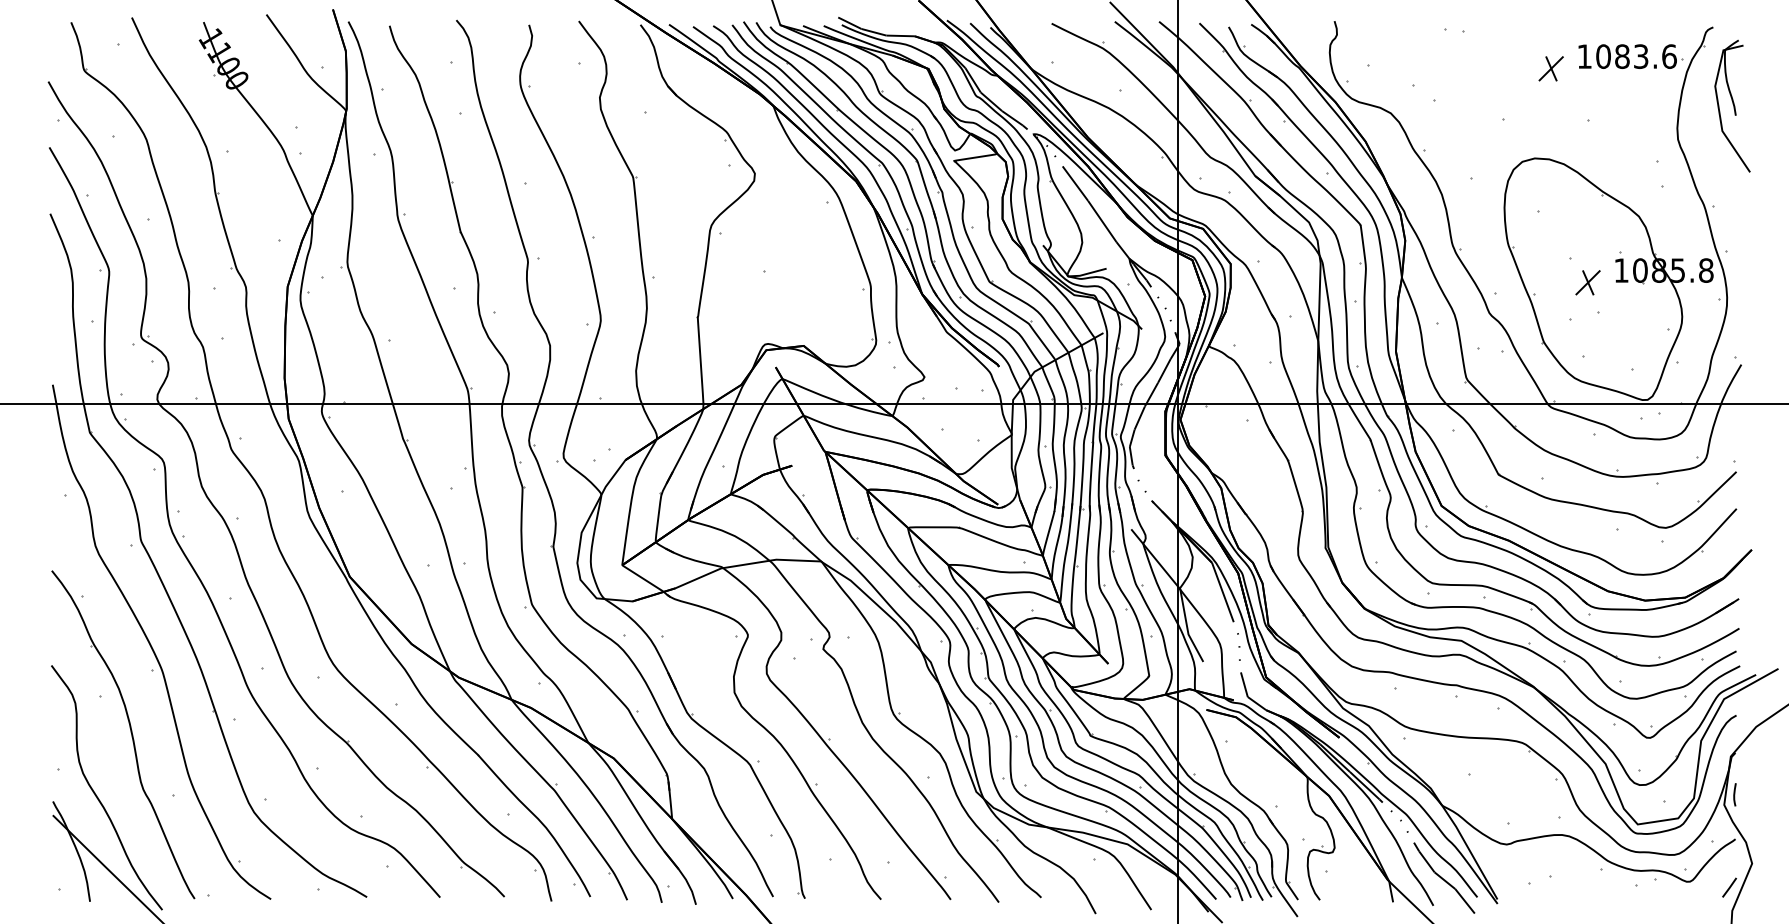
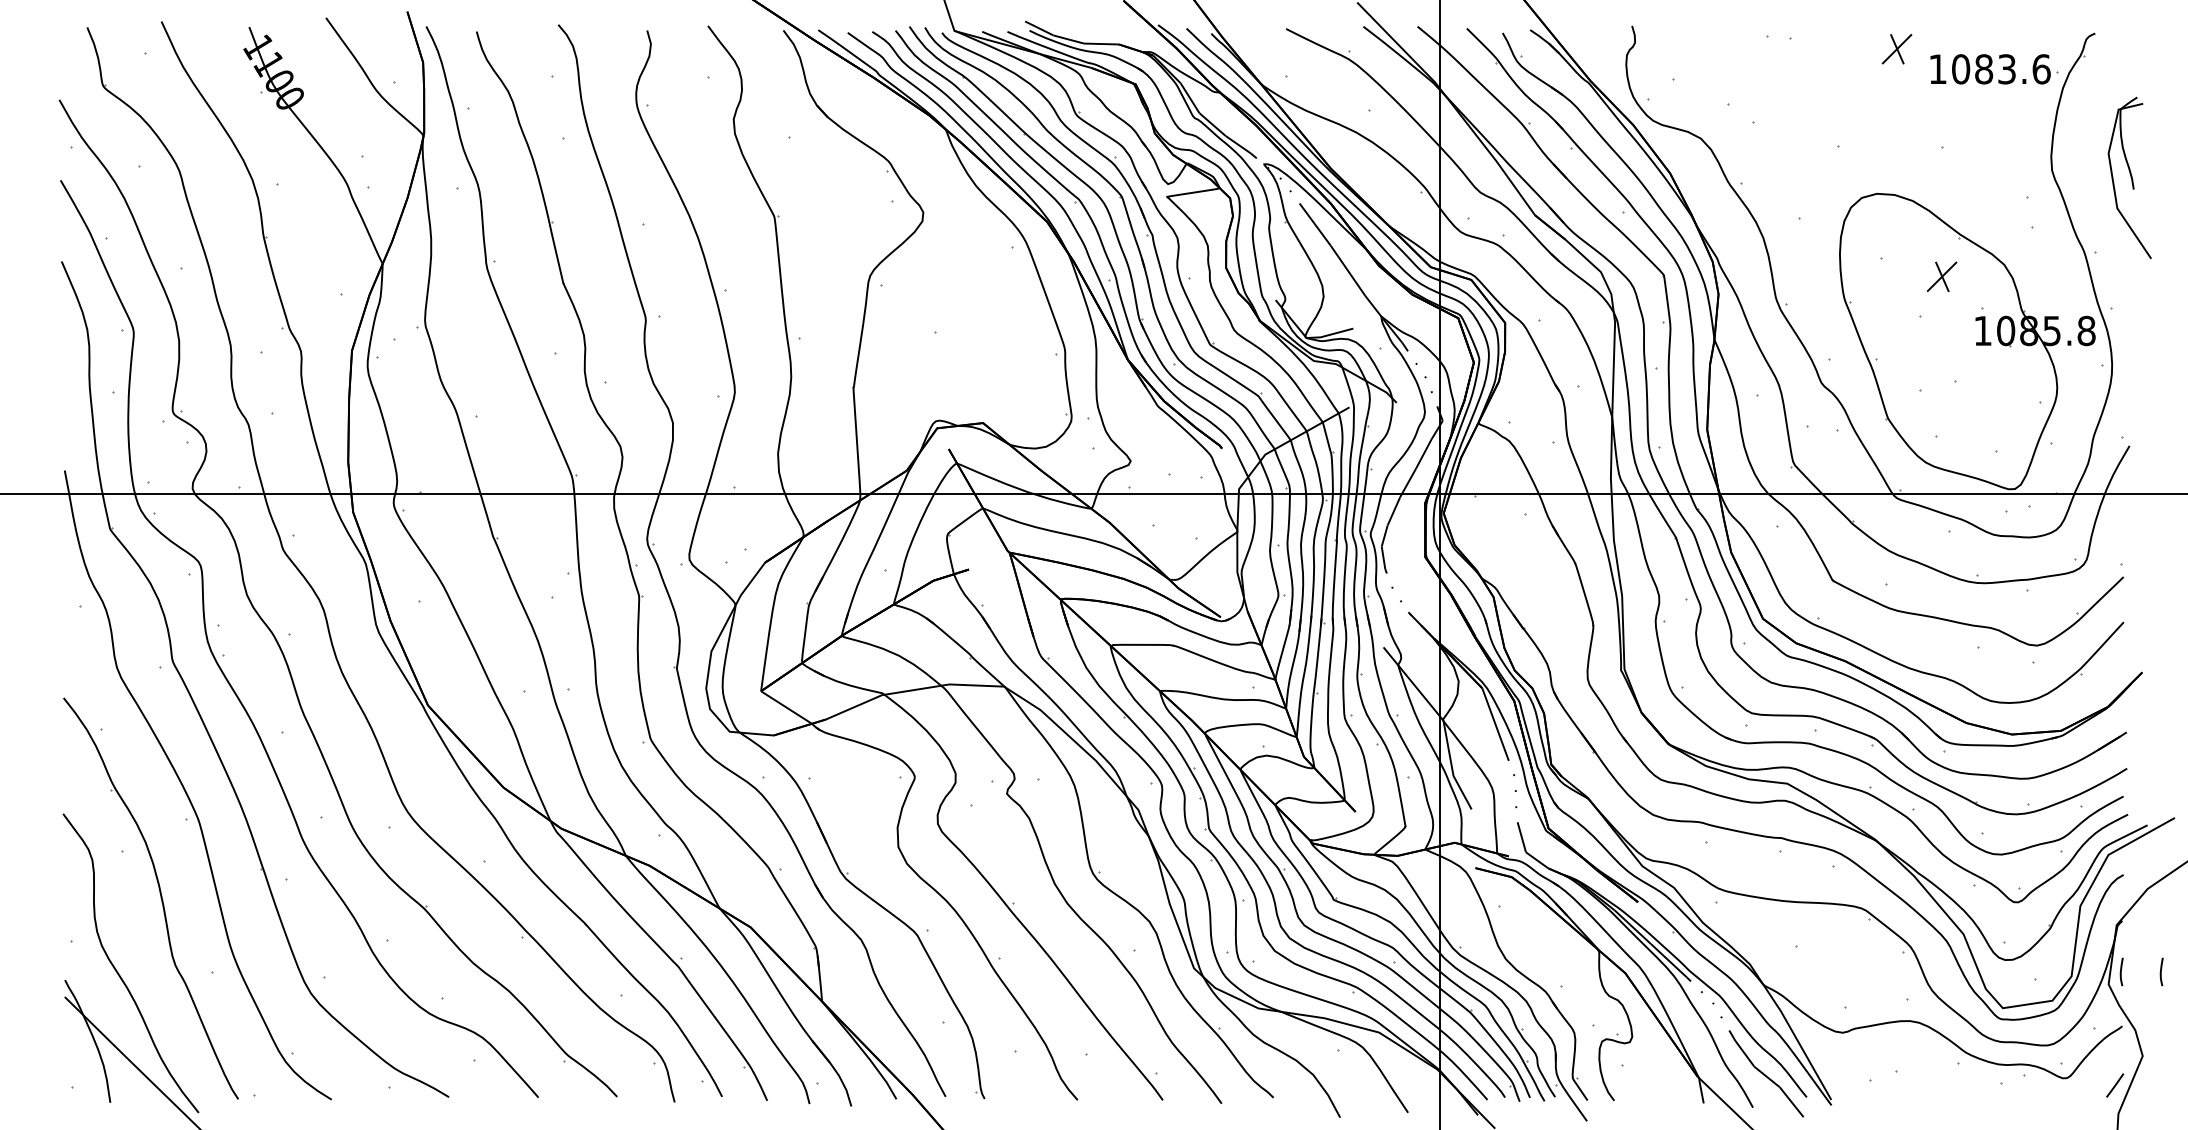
part: (1550, 69) -> (1896, 49), moved
part: (1732, 105) -> (2129, 177), moved
part: (1588, 282) -> (1942, 276), moved
curve: (1767, 794) -> (2161, 971), added

